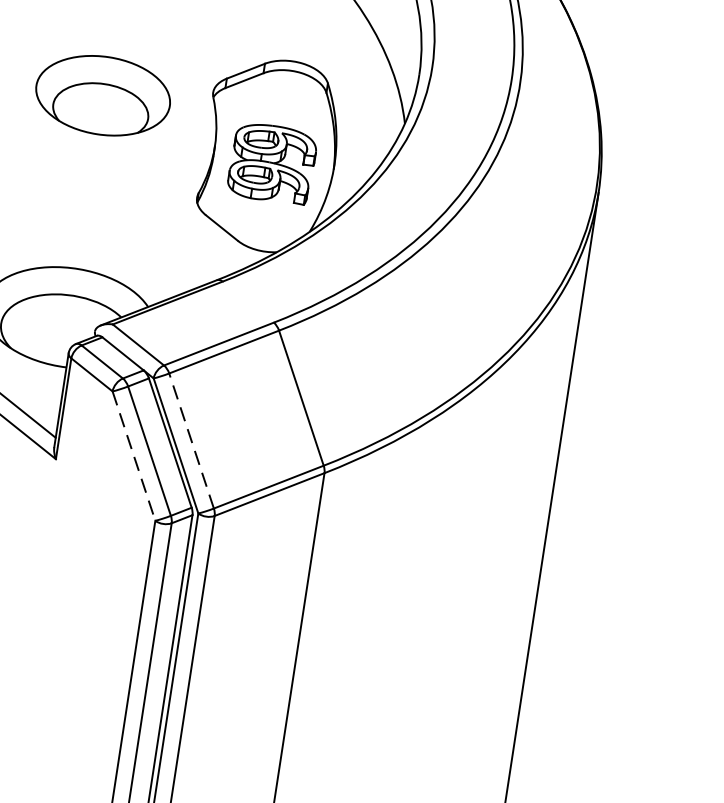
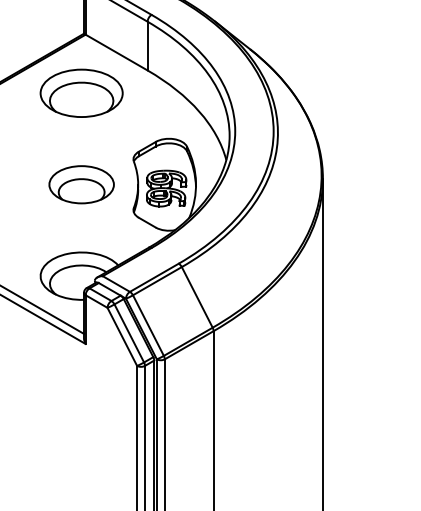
part: (102, 95) -> (81, 184), moved
line: (191, 440) -> (148, 325), dashed -> solid
line: (134, 455) -> (122, 336), dashed -> solid

